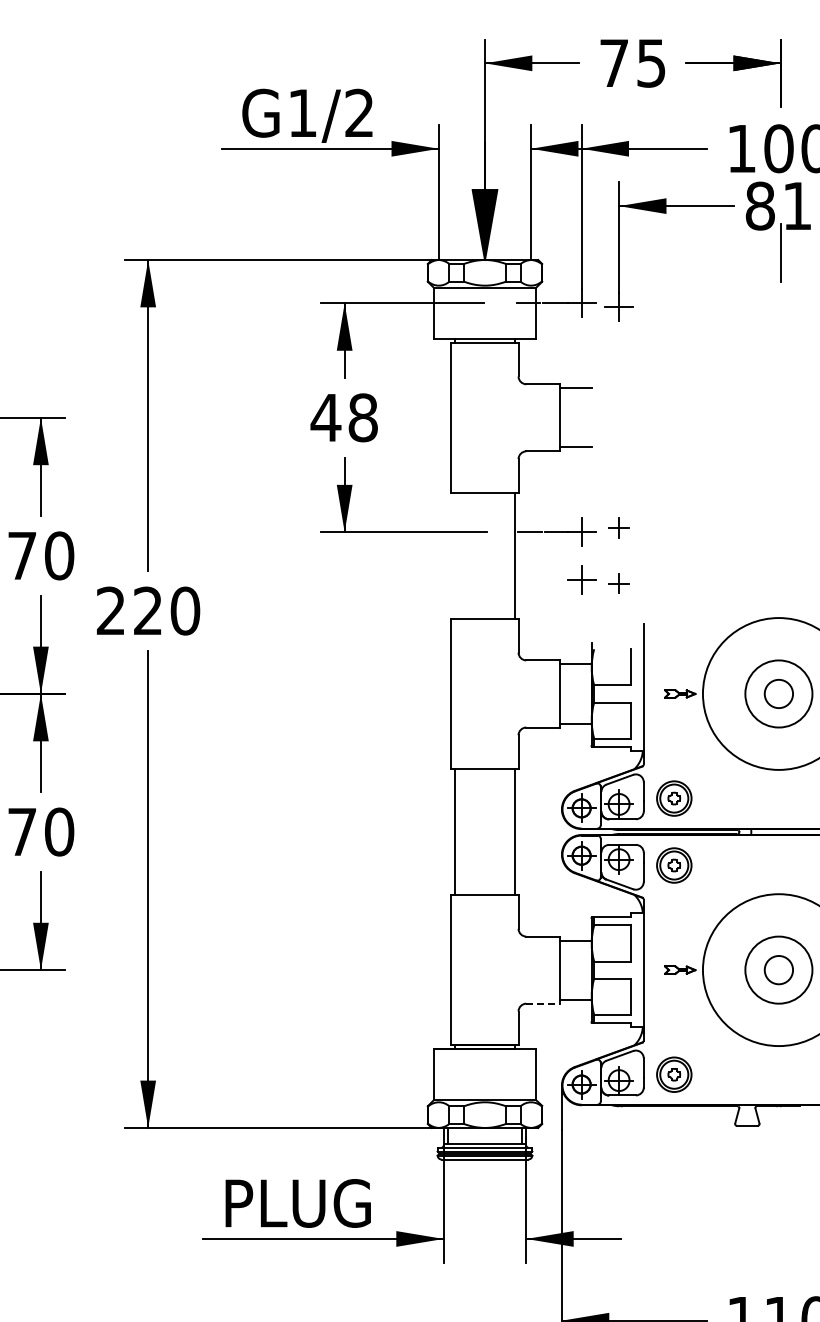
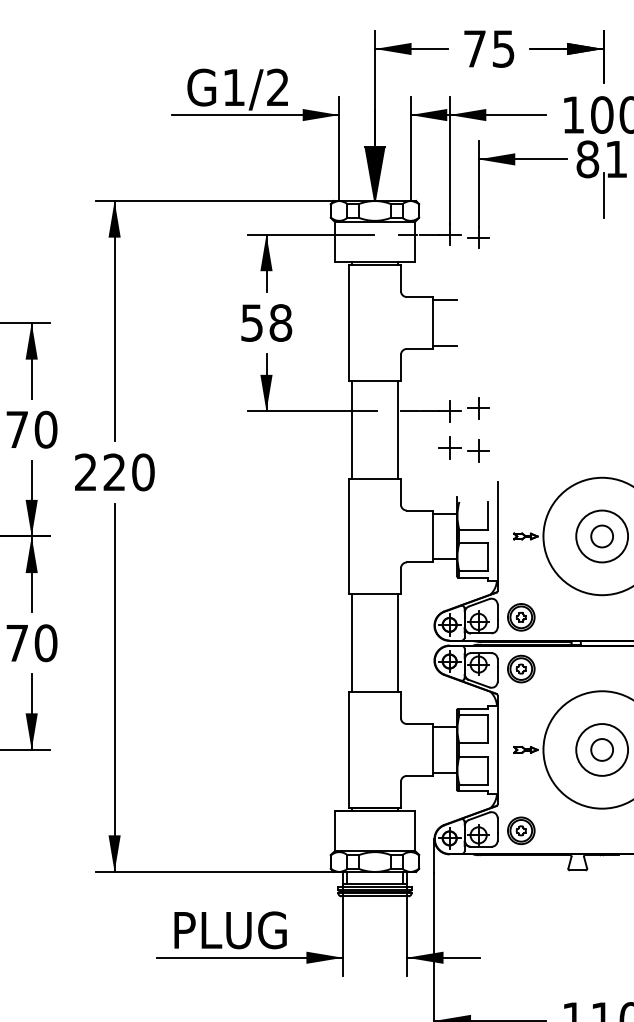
text: (325, 418) -> (251, 323), 48 -> 58
part: (618, 527) -> (478, 407), size x1.43
line: (455, 555) -> (352, 429), added
part: (618, 583) -> (478, 451), size x1.43
line: (543, 1003) -> (420, 775), dashed -> solid

